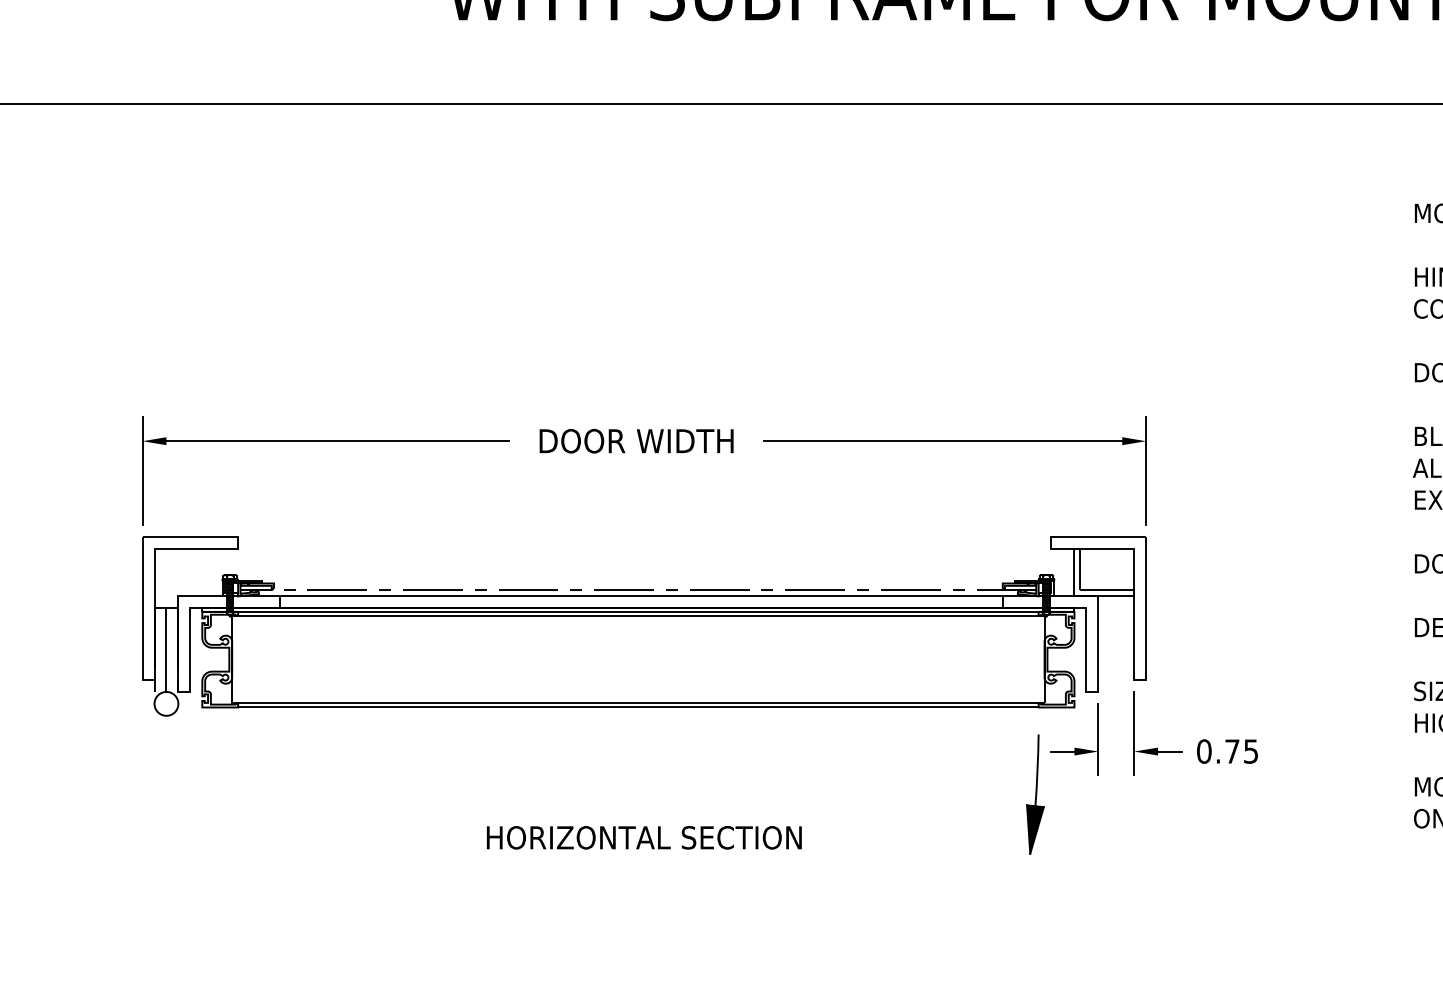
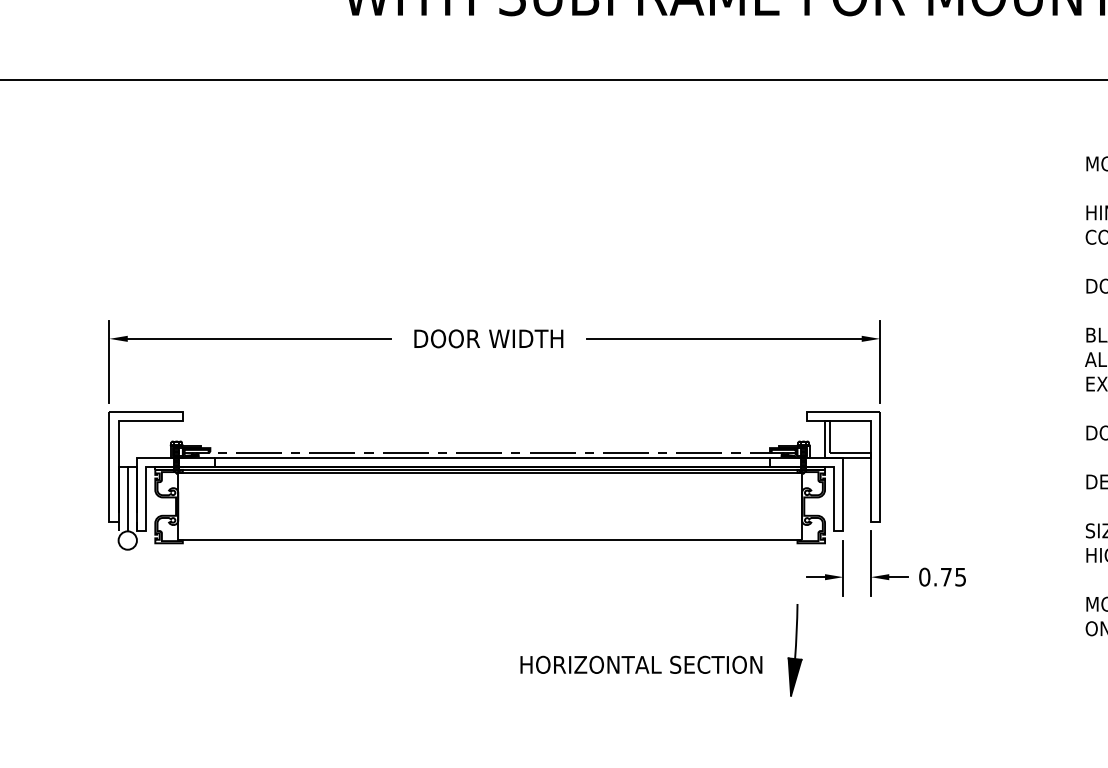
line: (638, 707) -> (490, 543), removed
part: (1035, 794) -> (795, 650), moved
text: (644, 837) -> (641, 664), moved

